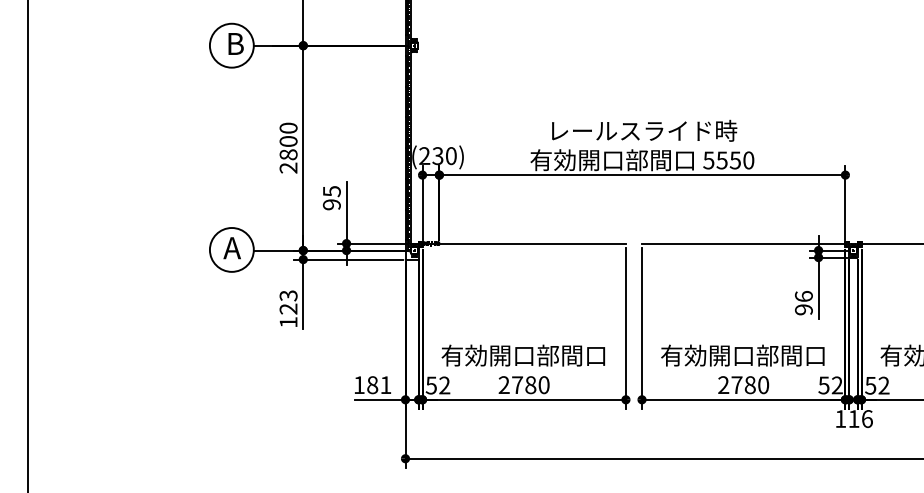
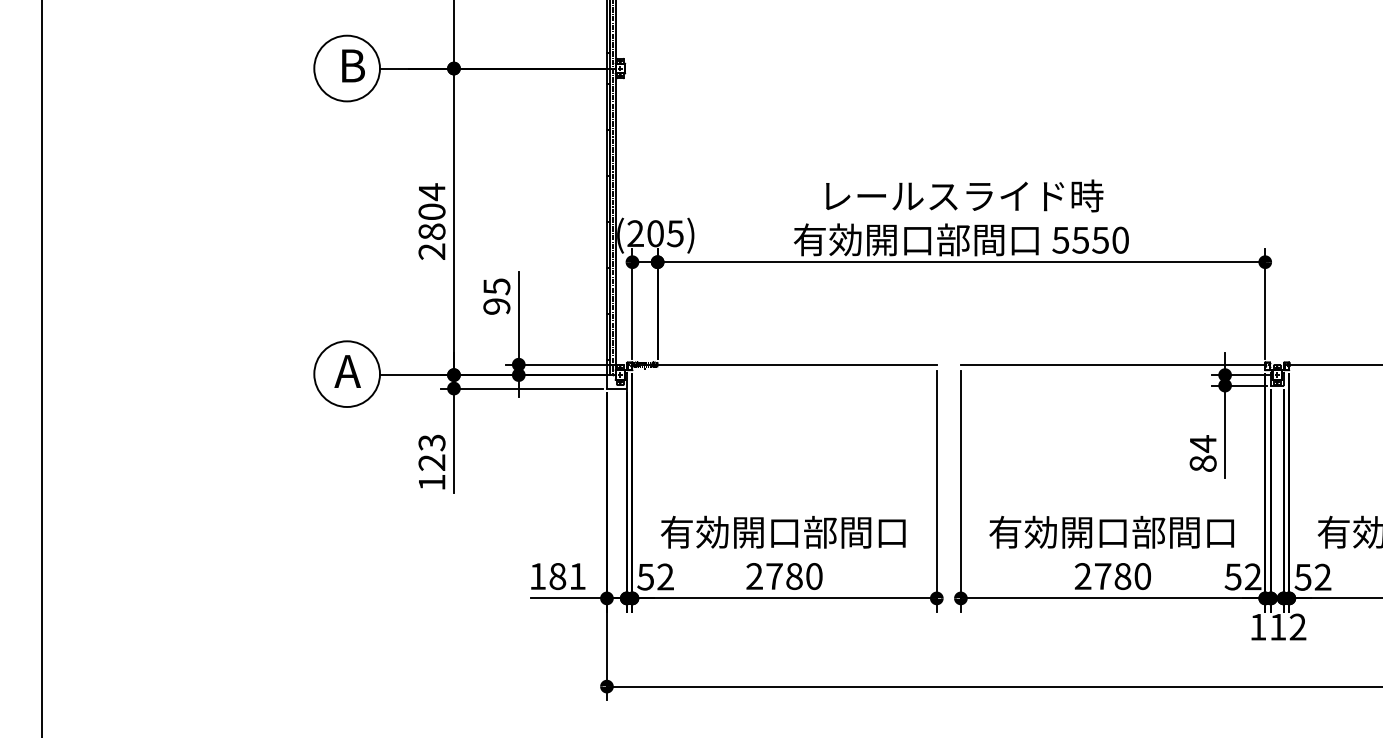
text: (288, 128) -> (431, 192), 2800 -> 2804
text: (444, 155) -> (665, 232), (230) -> (205)
text: (803, 302) -> (1202, 452), 96 -> 84
text: (866, 419) -> (1296, 627), 116 -> 112

